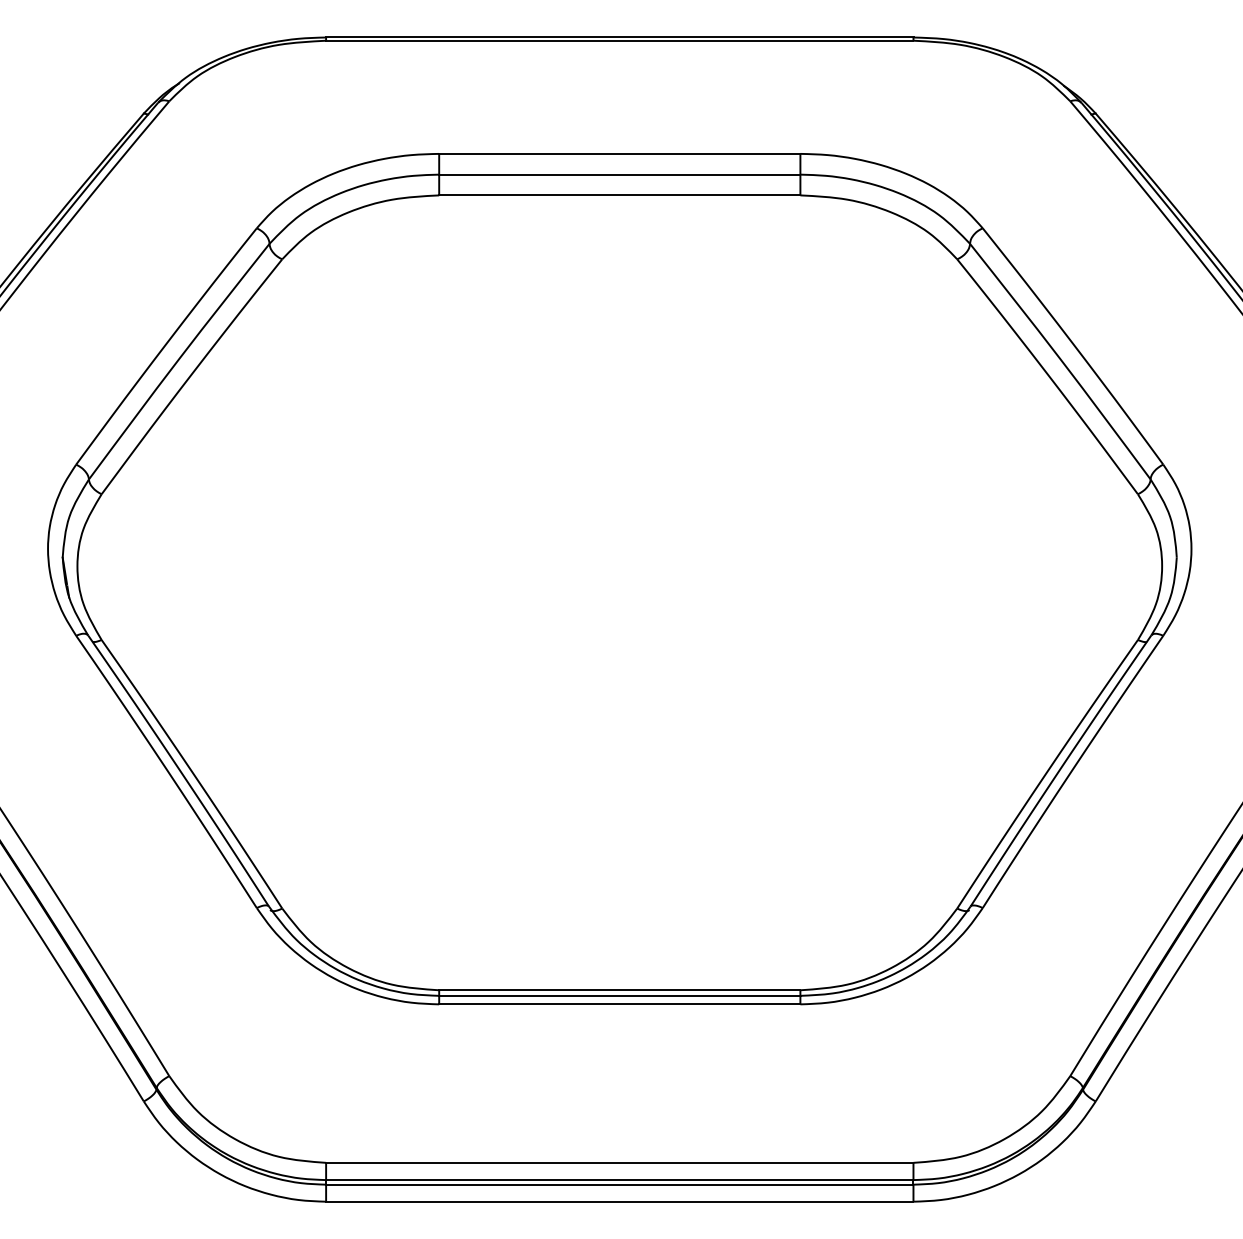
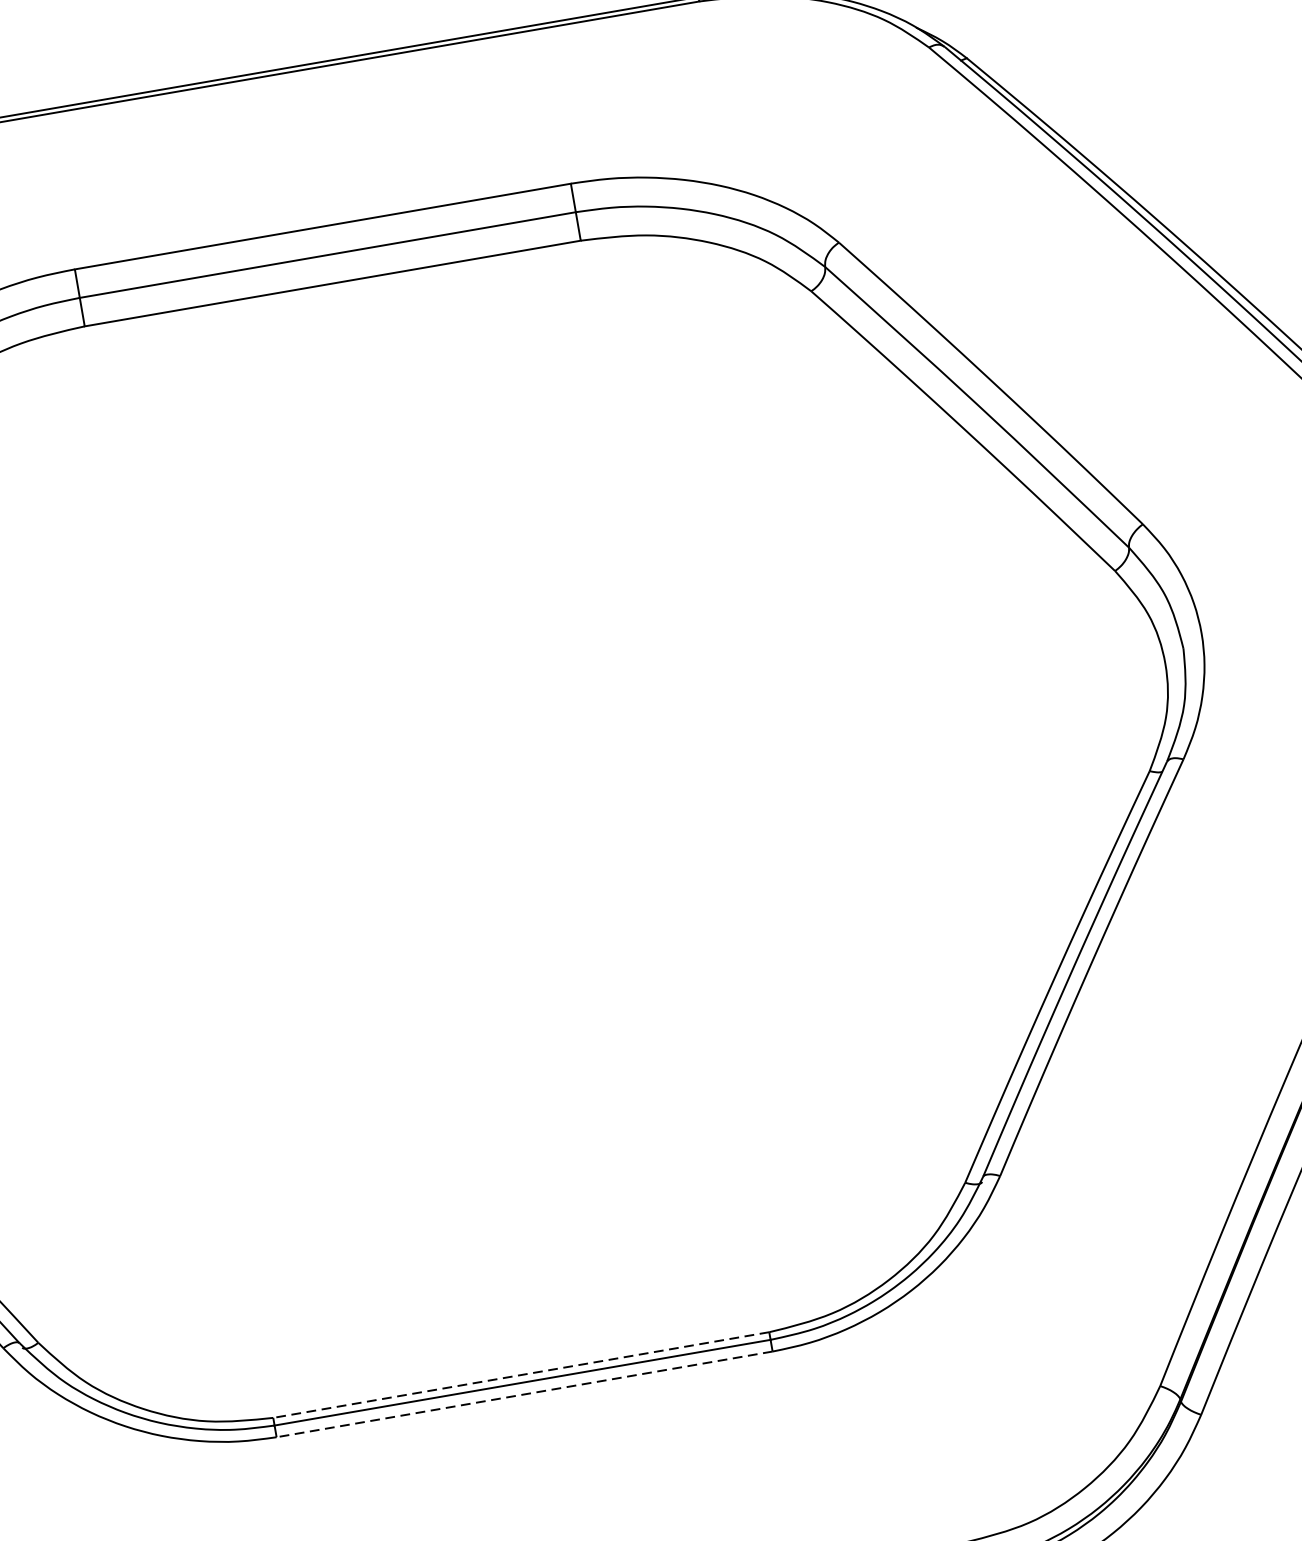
line: (619, 990) -> (520, 1375), solid -> dashed
line: (619, 1004) -> (524, 1394), solid -> dashed

